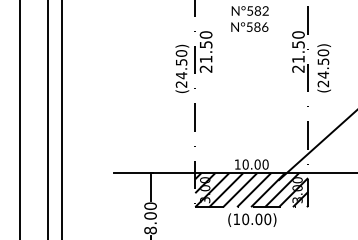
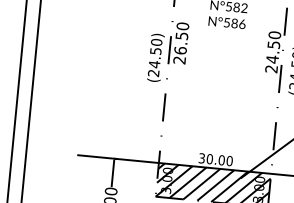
text: (205, 59) -> (179, 50), 21.50 -> 26.50
text: (298, 59) -> (272, 59), 21.50 -> 24.50
text: (237, 164) -> (201, 158), 10.00 -> 30.00

